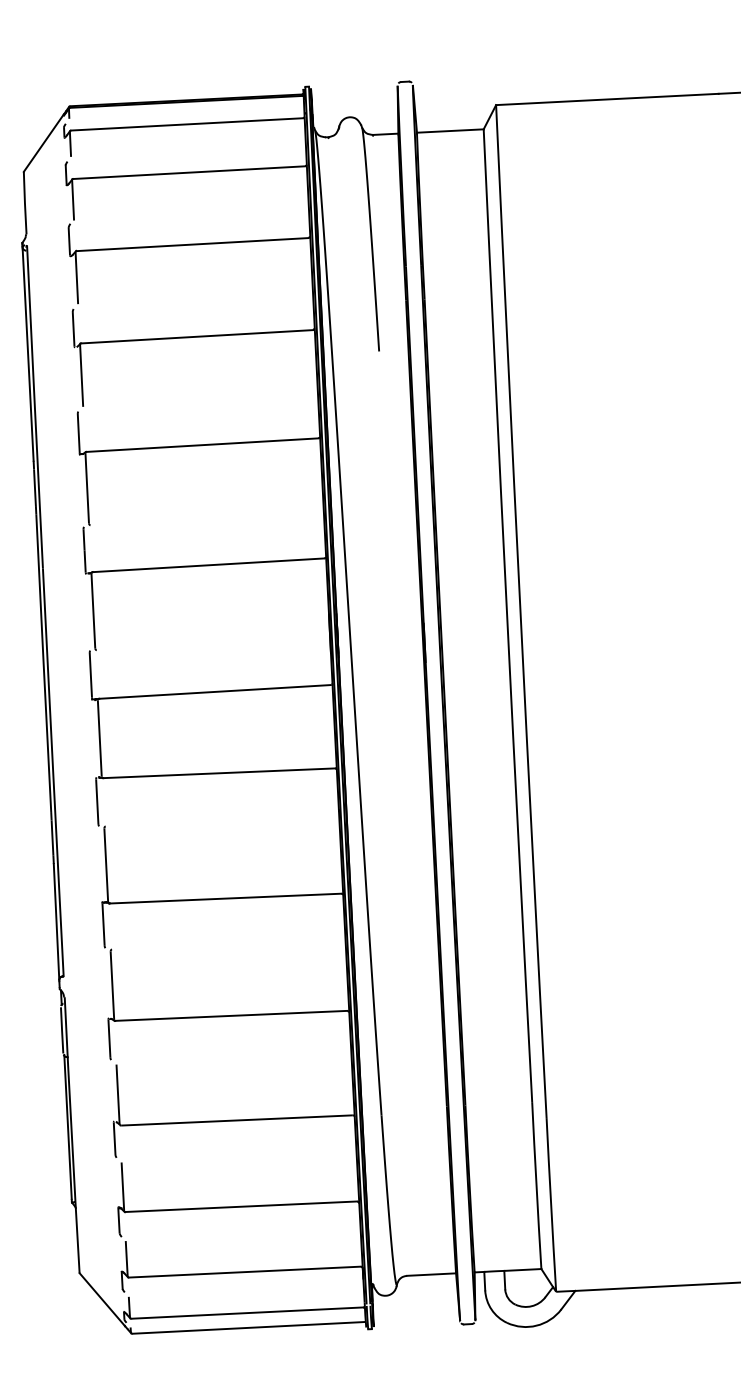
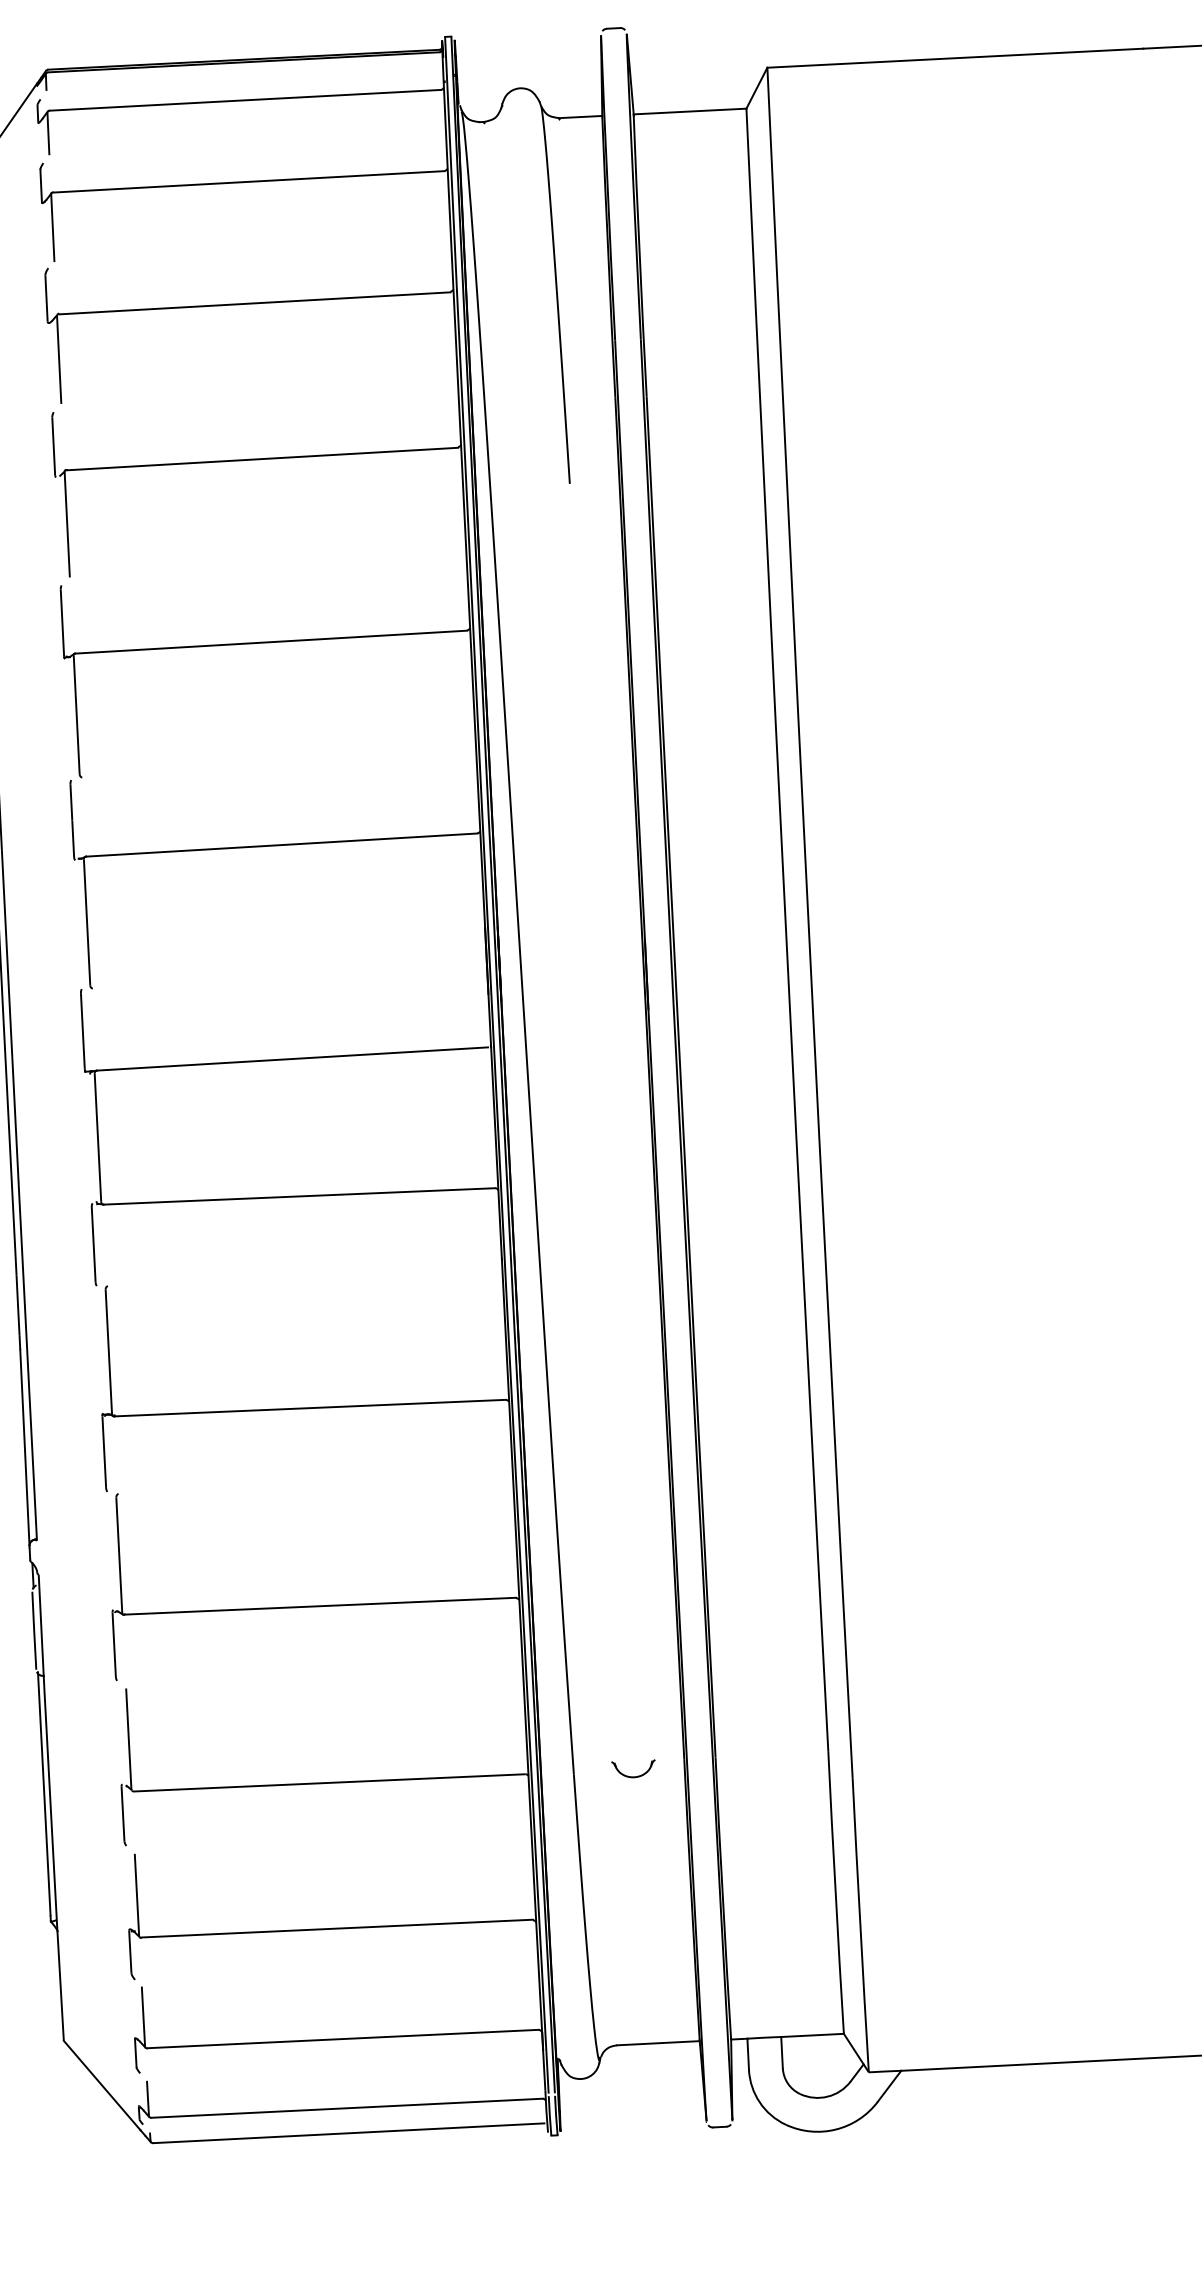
part: (416, 1112) -> (632, 1769), added

